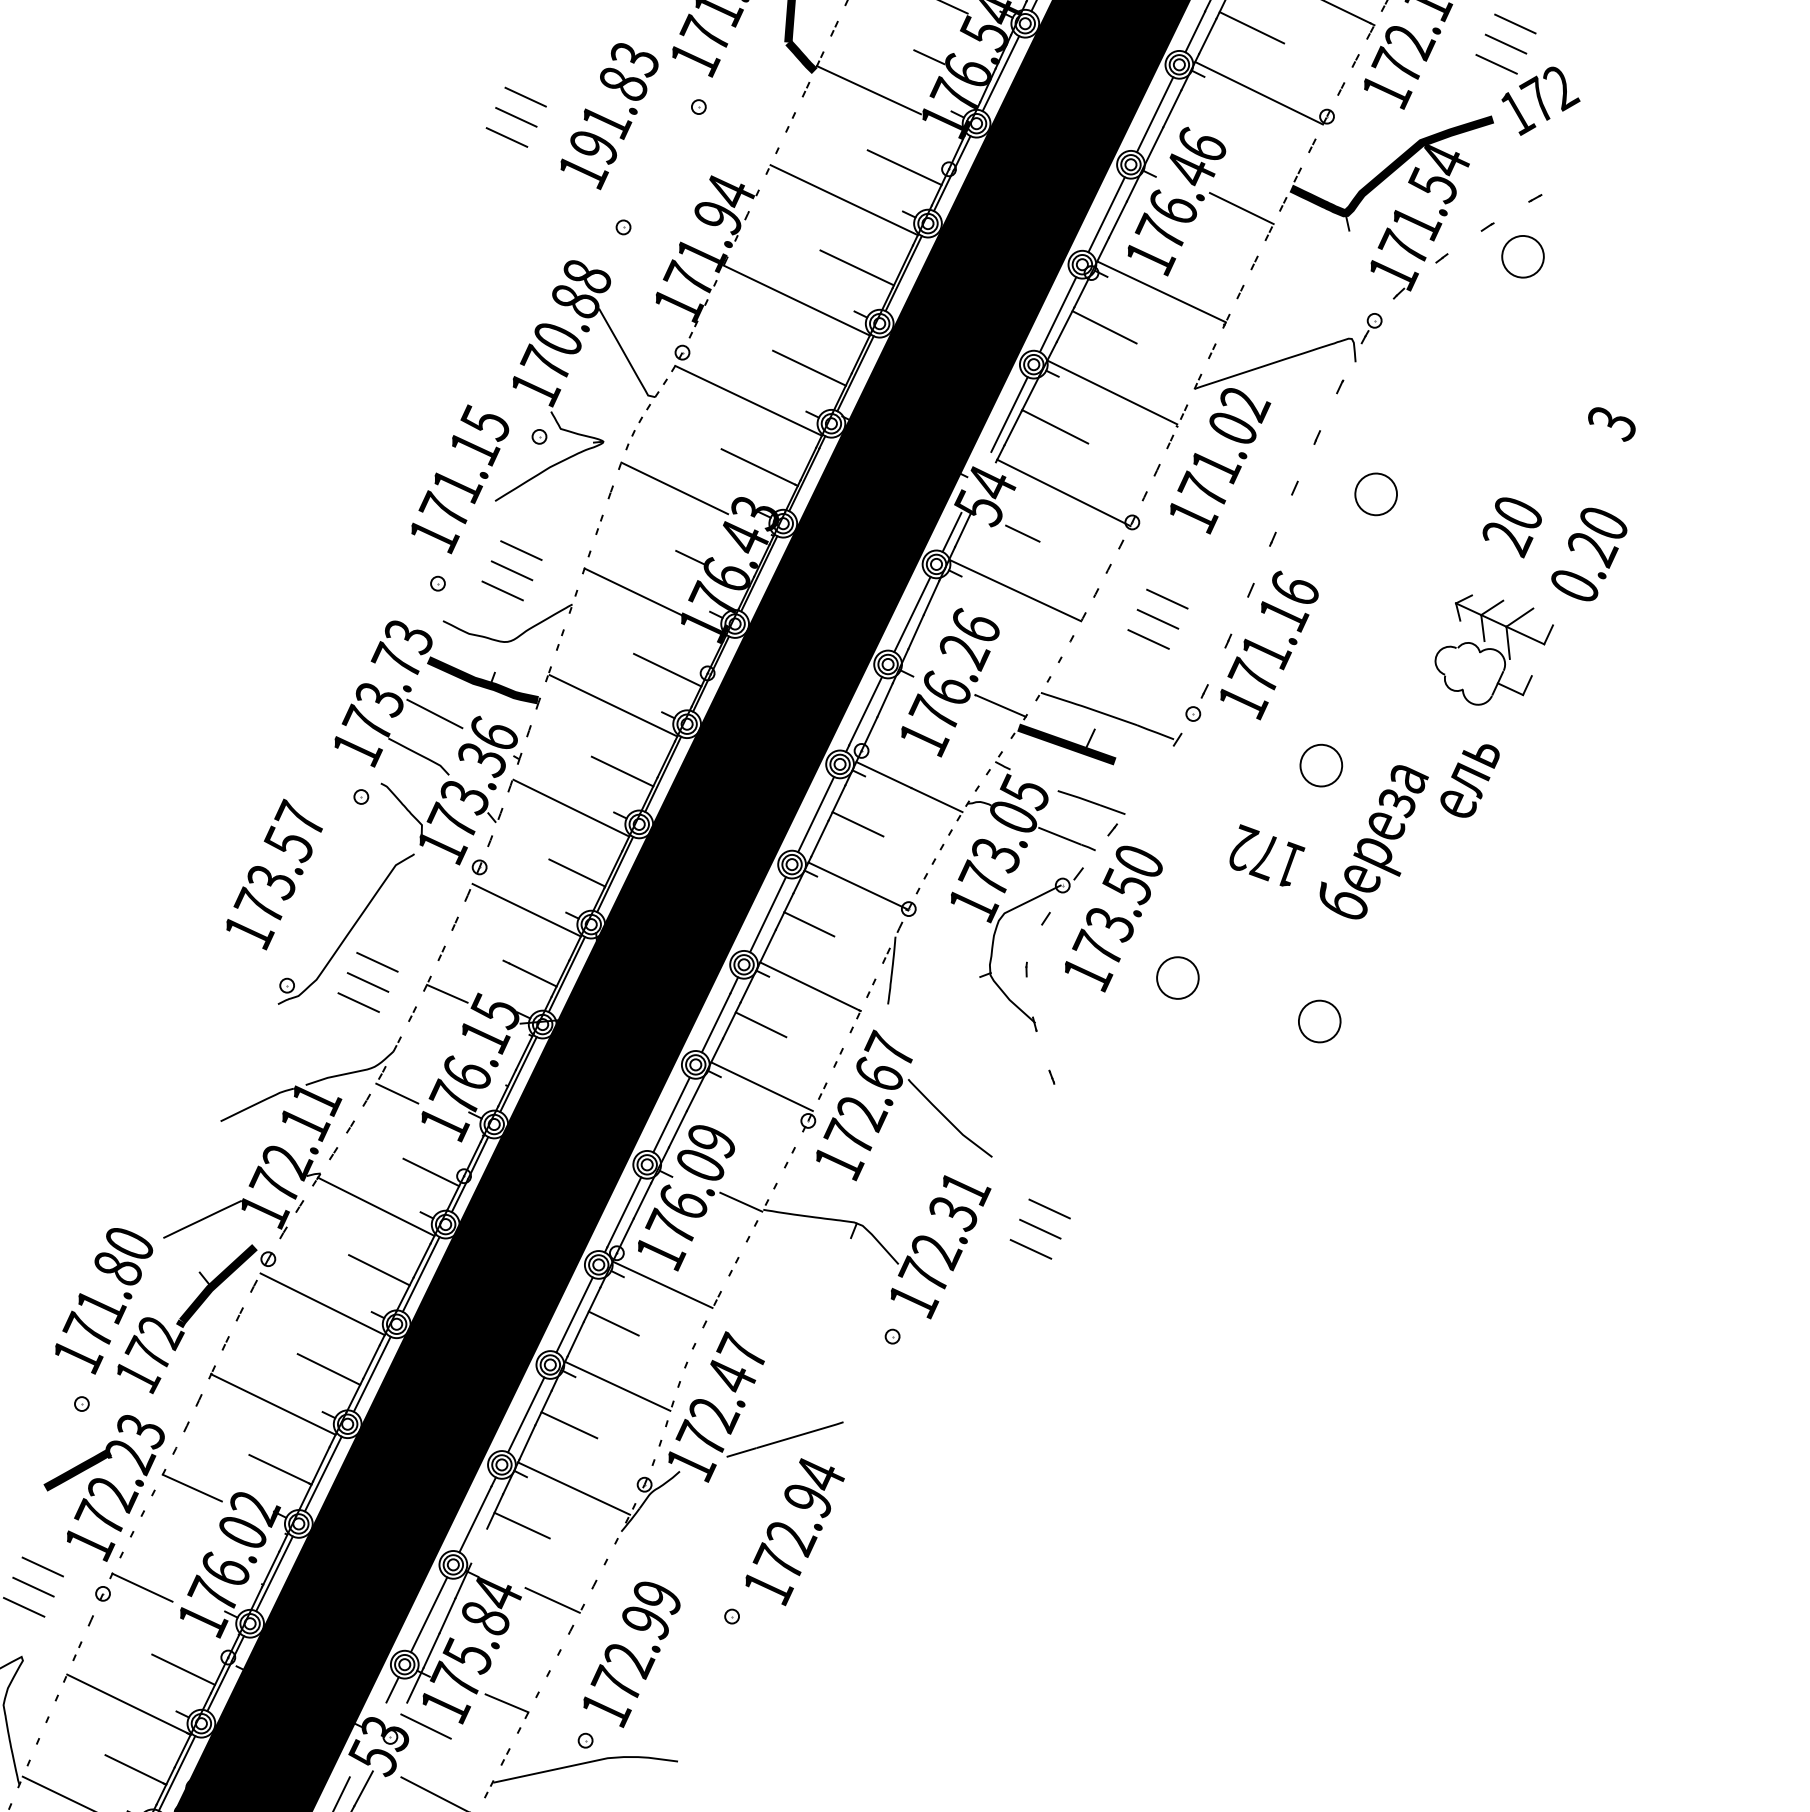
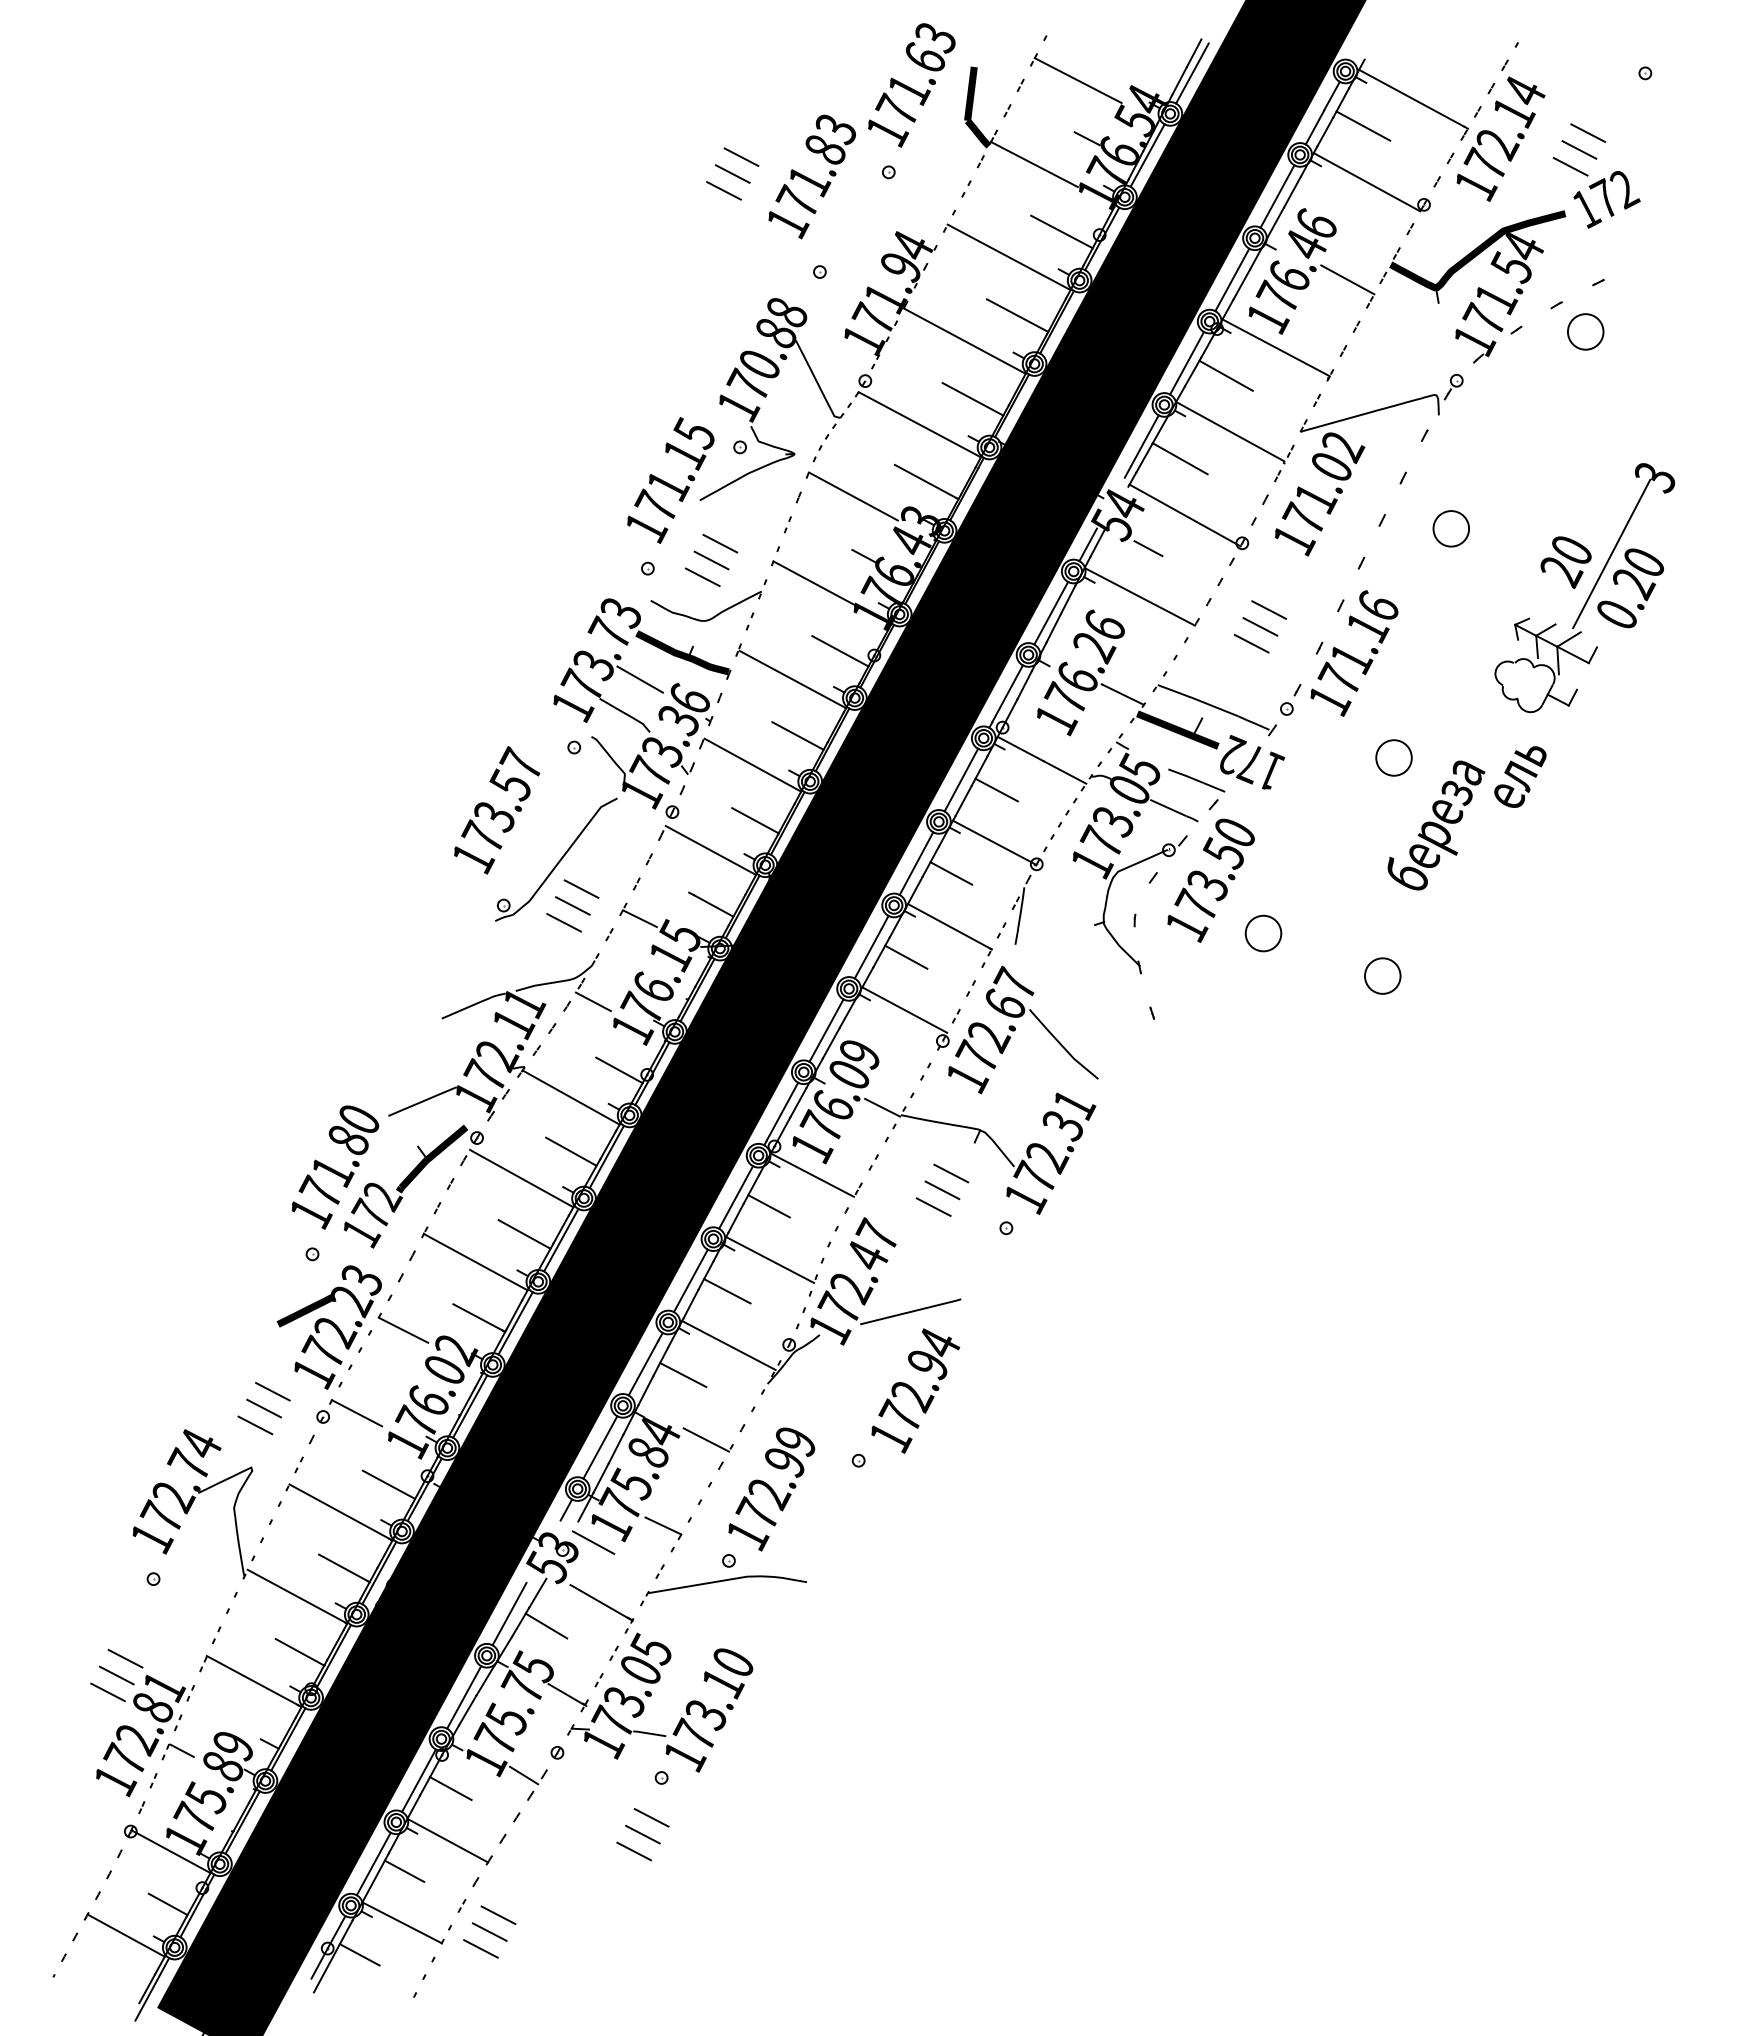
text: (592, 144) -> (796, 200), 191.83 -> 171.83
line: (1564, 514) -> (1611, 553), added
text: (1267, 855) -> (1252, 762), moved
part: (1039, 1228) -> (941, 1189), moved
line: (478, 1545) -> (645, 1390), added

